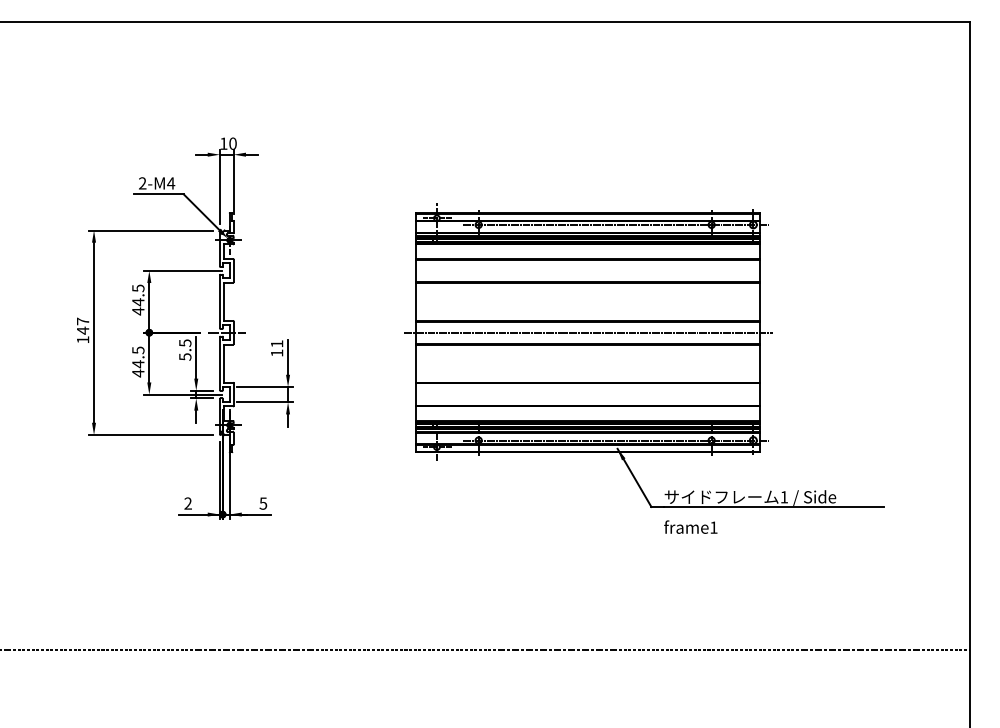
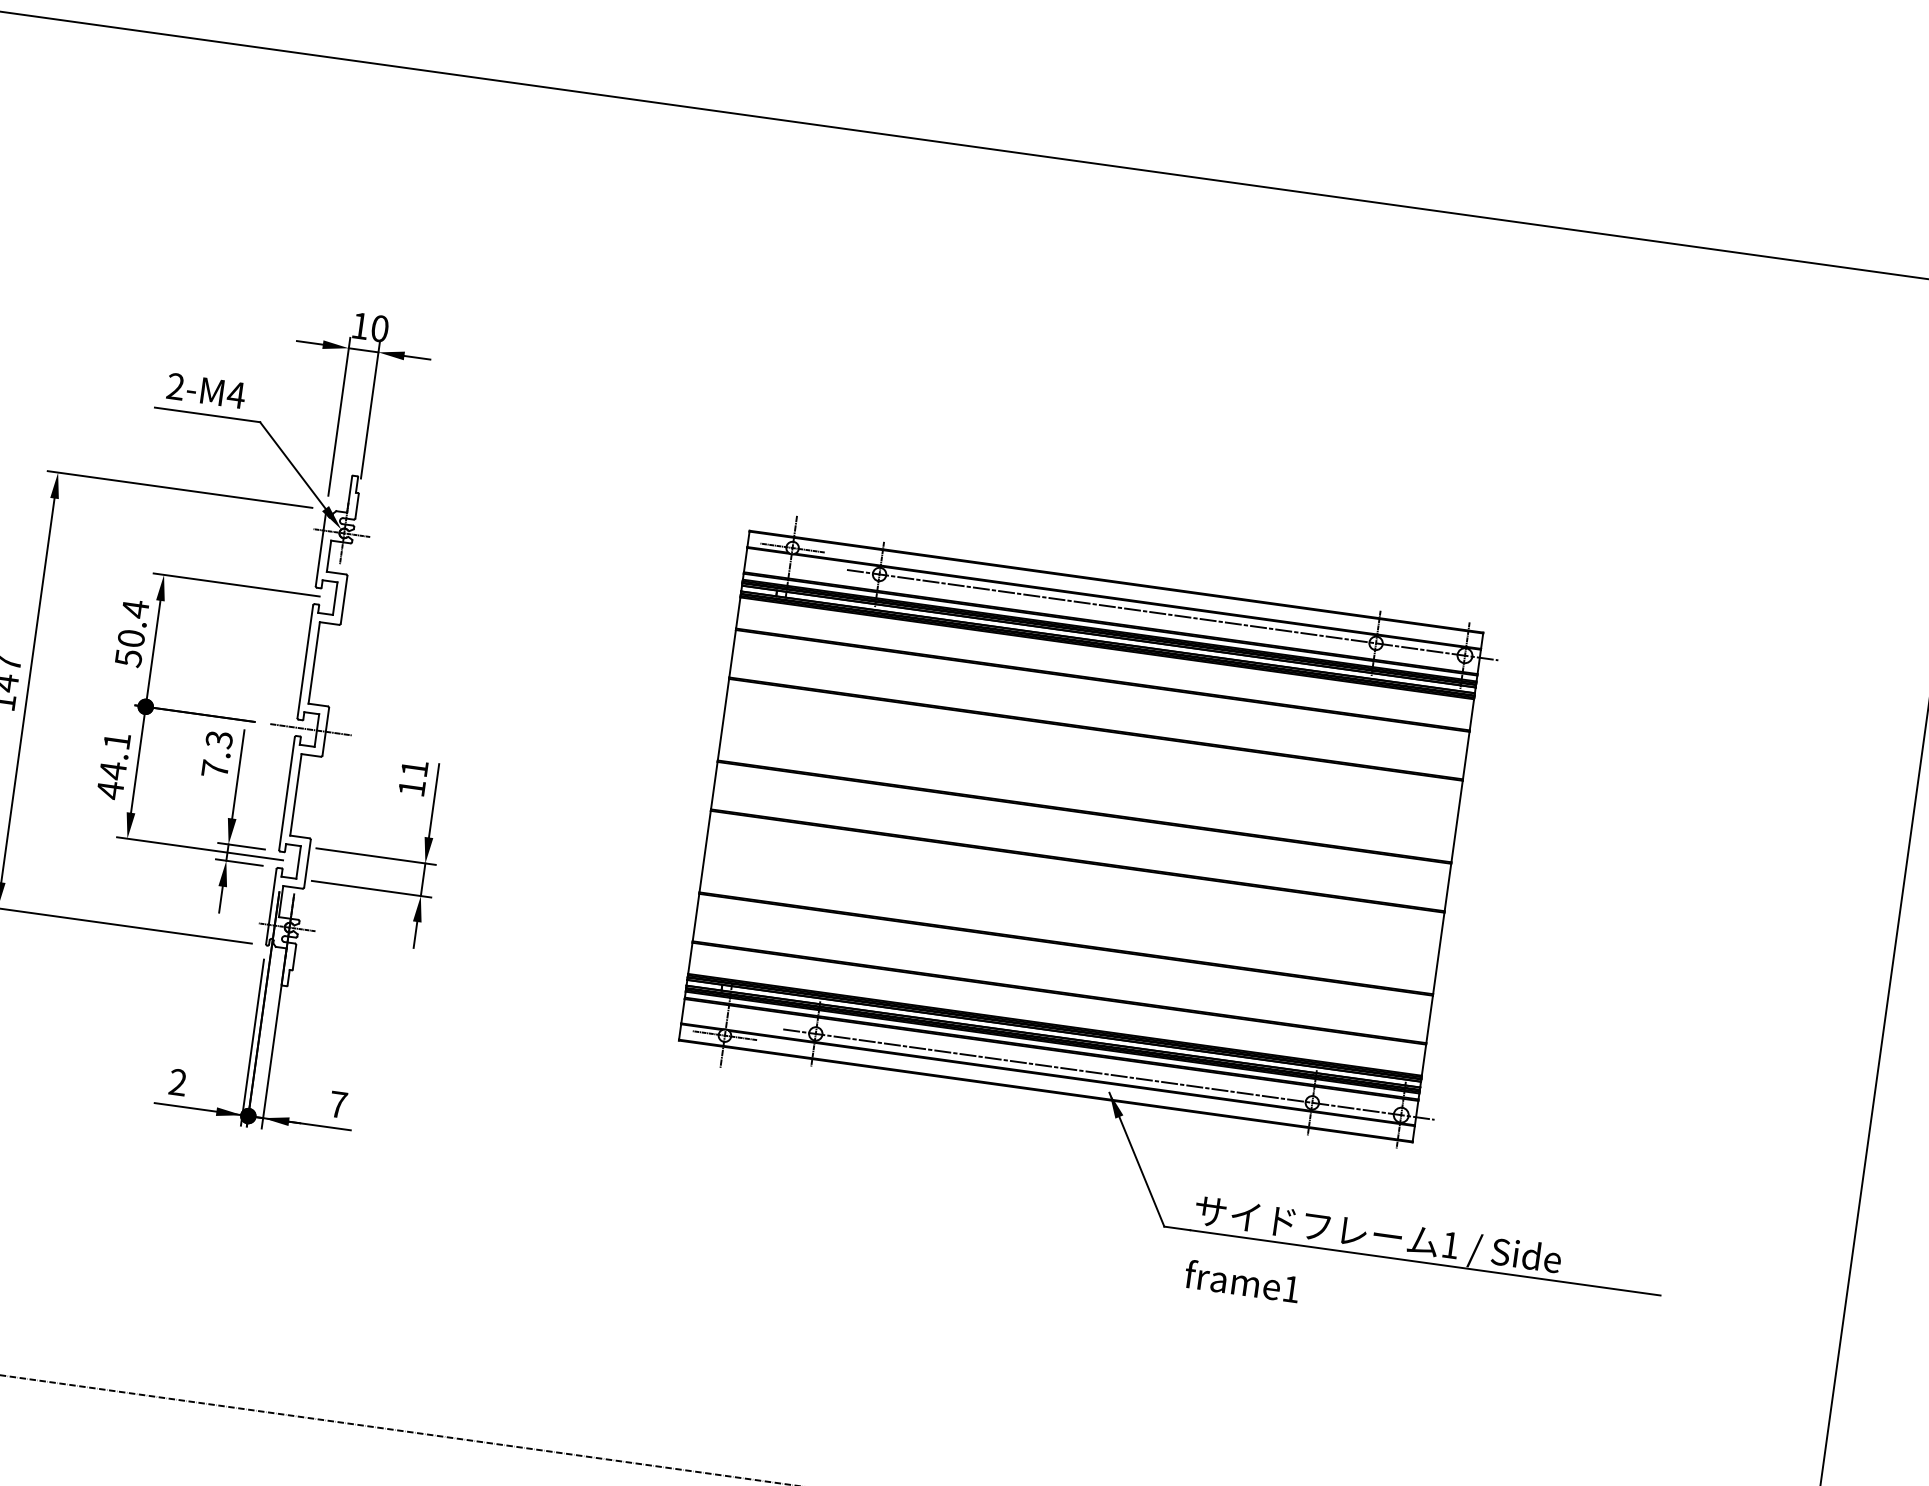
text: (138, 299) -> (132, 632), 44.5 -> 50.4
line: (587, 332) -> (1079, 835), removed
text: (185, 349) -> (217, 753), 5.5 -> 7.3
text: (138, 350) -> (117, 741), 44.5 -> 44.1
text: (263, 503) -> (338, 1104), 5 -> 7

